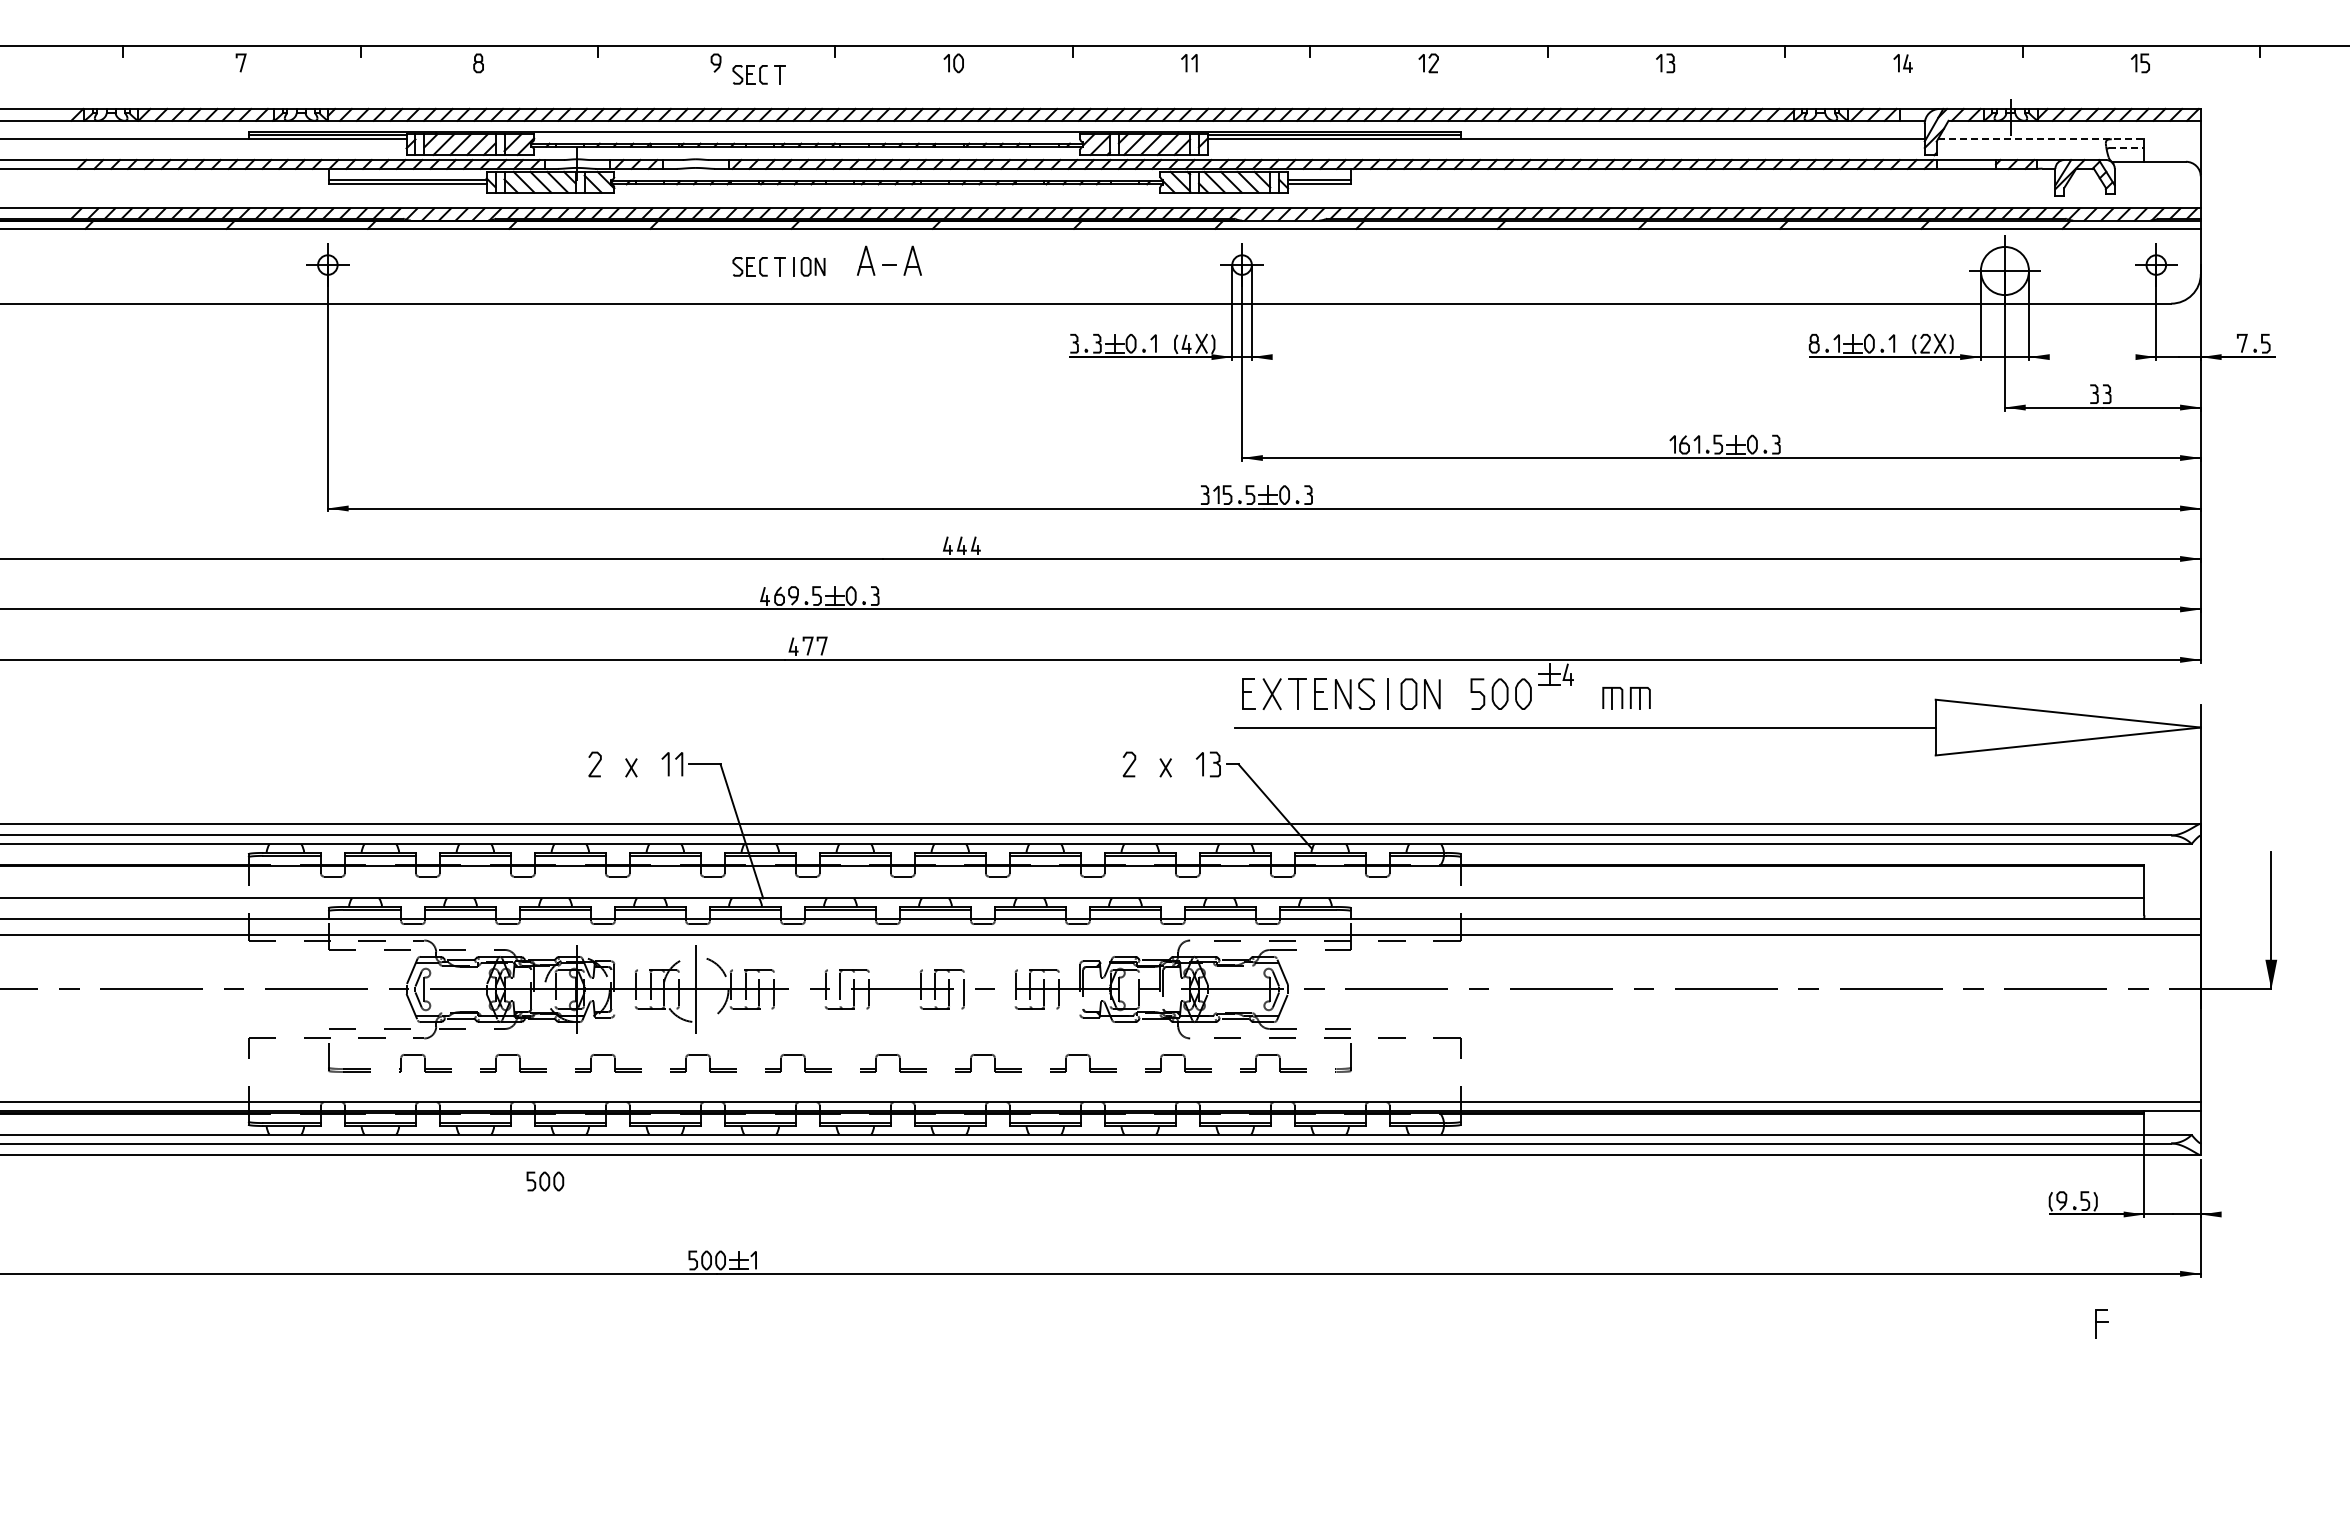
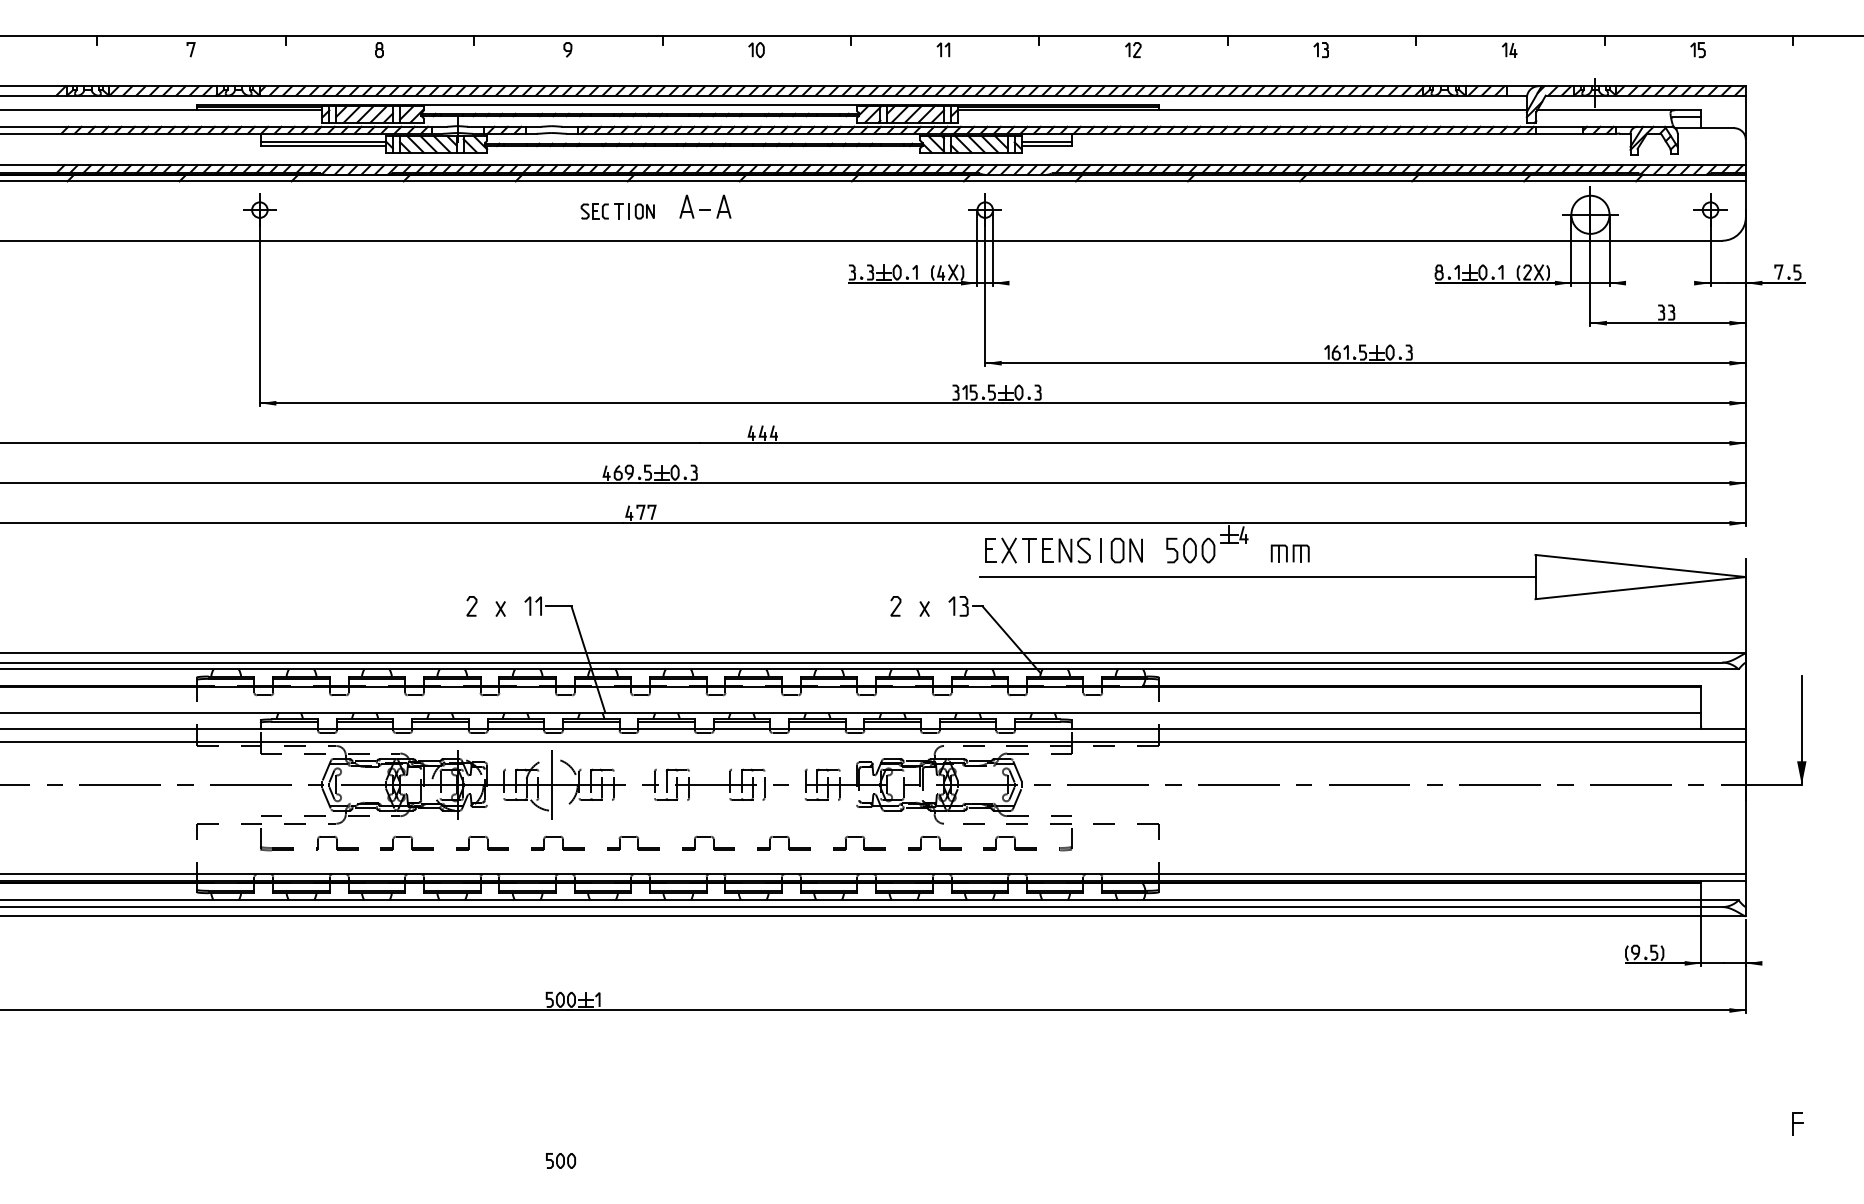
part: (758, 74) -> (601, 58), removed
line: (2041, 139) -> (1619, 110), dashed -> solid
line: (2126, 148) -> (1686, 117), dashed -> solid
part: (545, 1181) -> (561, 1160), moved
part: (2101, 1323) -> (1797, 1123), moved

